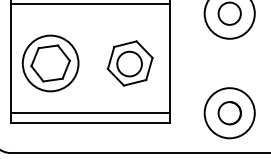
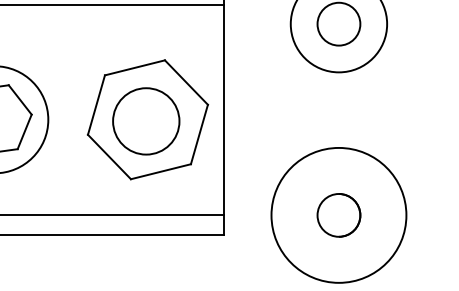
part: (129, 63) -> (146, 119), size x1.4
circle: (229, 113) -> (338, 215), size x1.4

